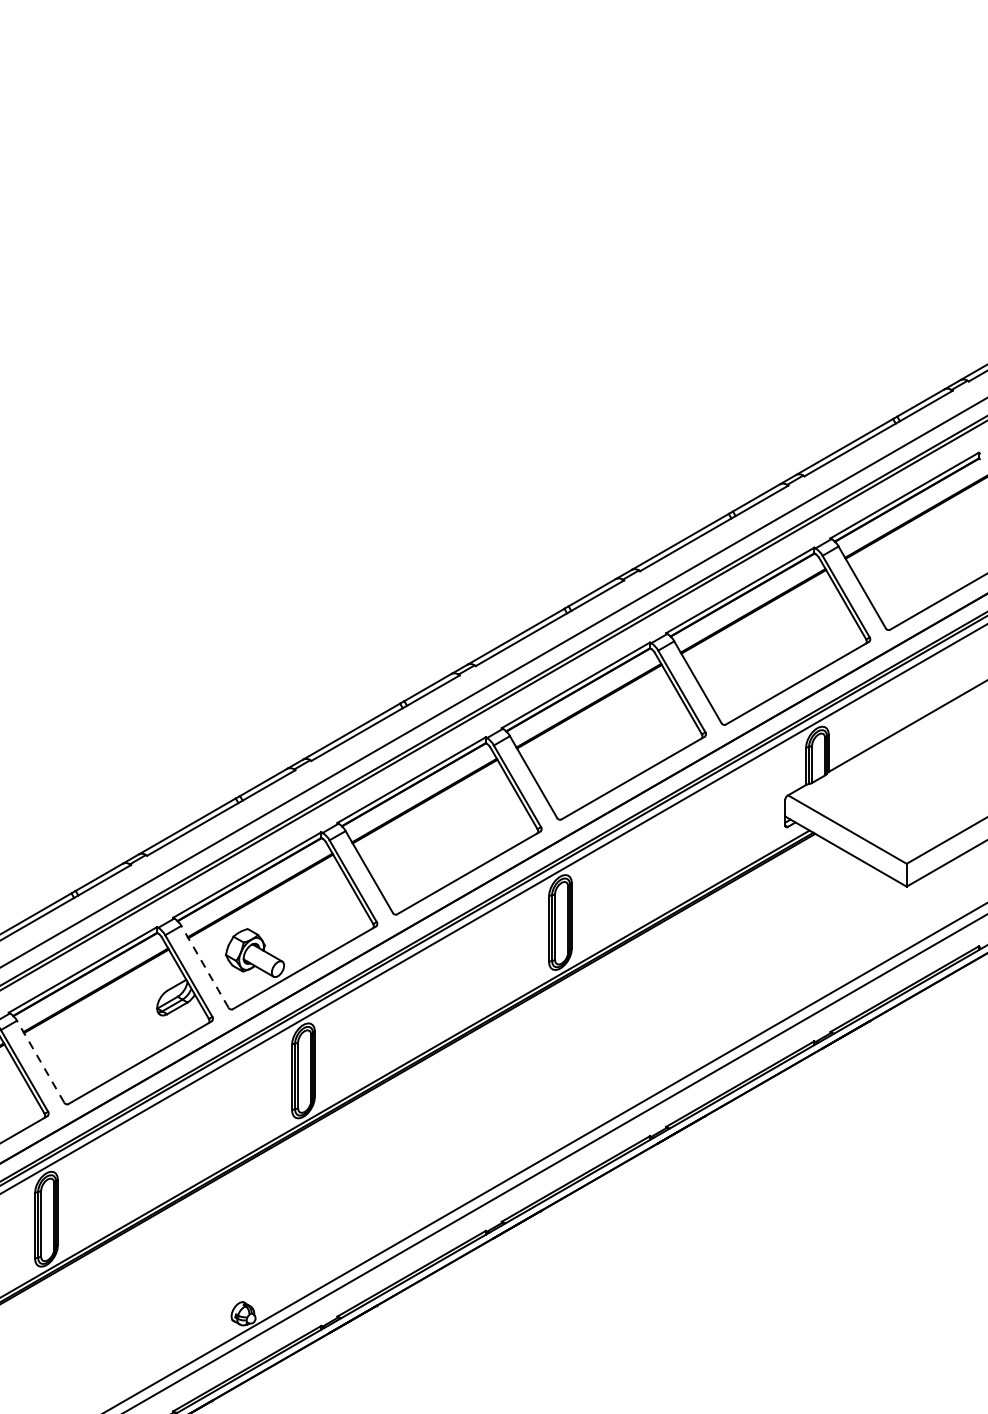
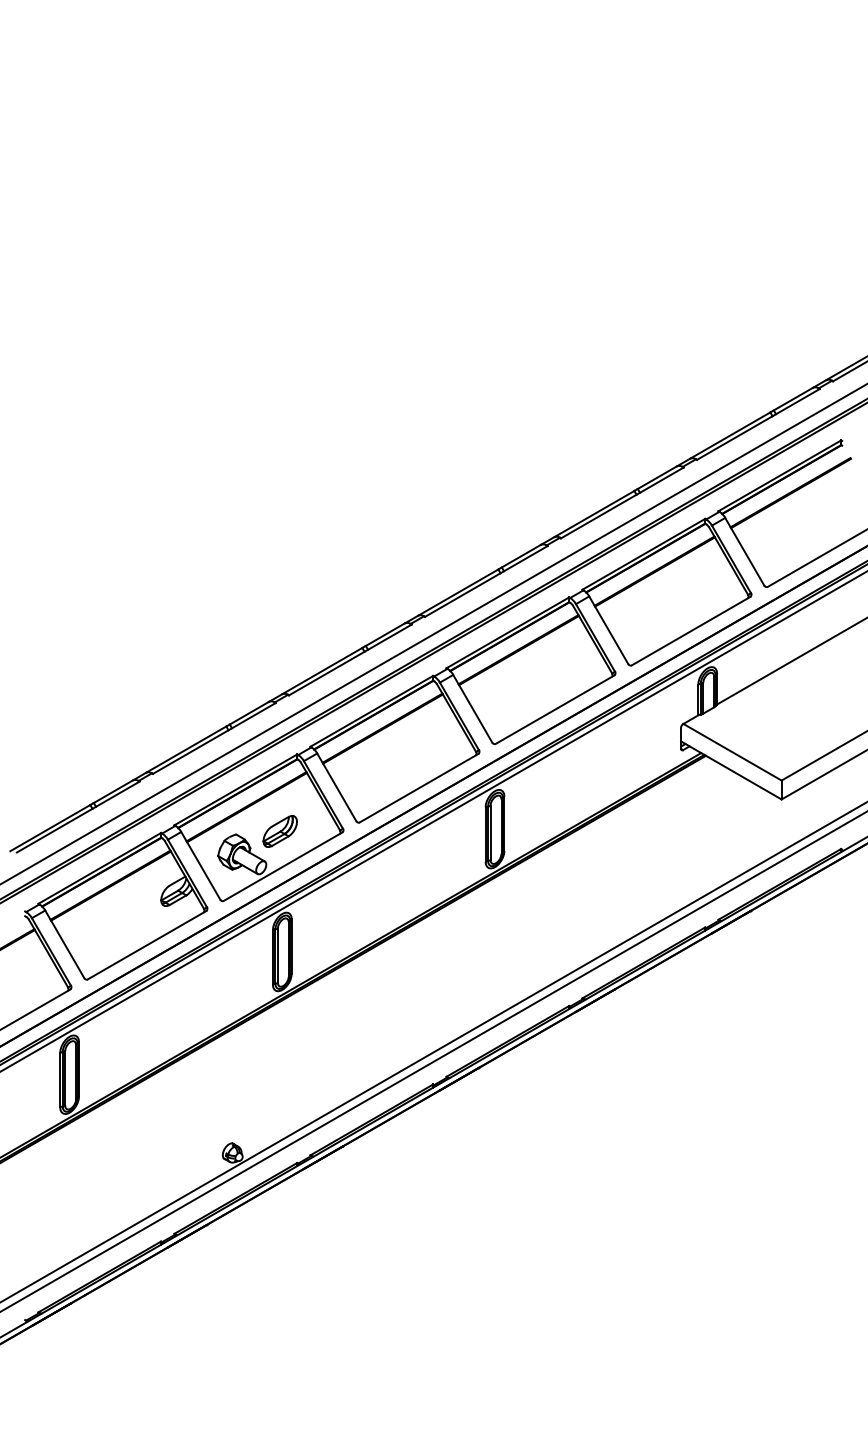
part: (300, 925) -> (279, 831), added
line: (204, 966) -> (200, 865), dashed -> solid
line: (40, 1060) -> (64, 943), dashed -> solid

